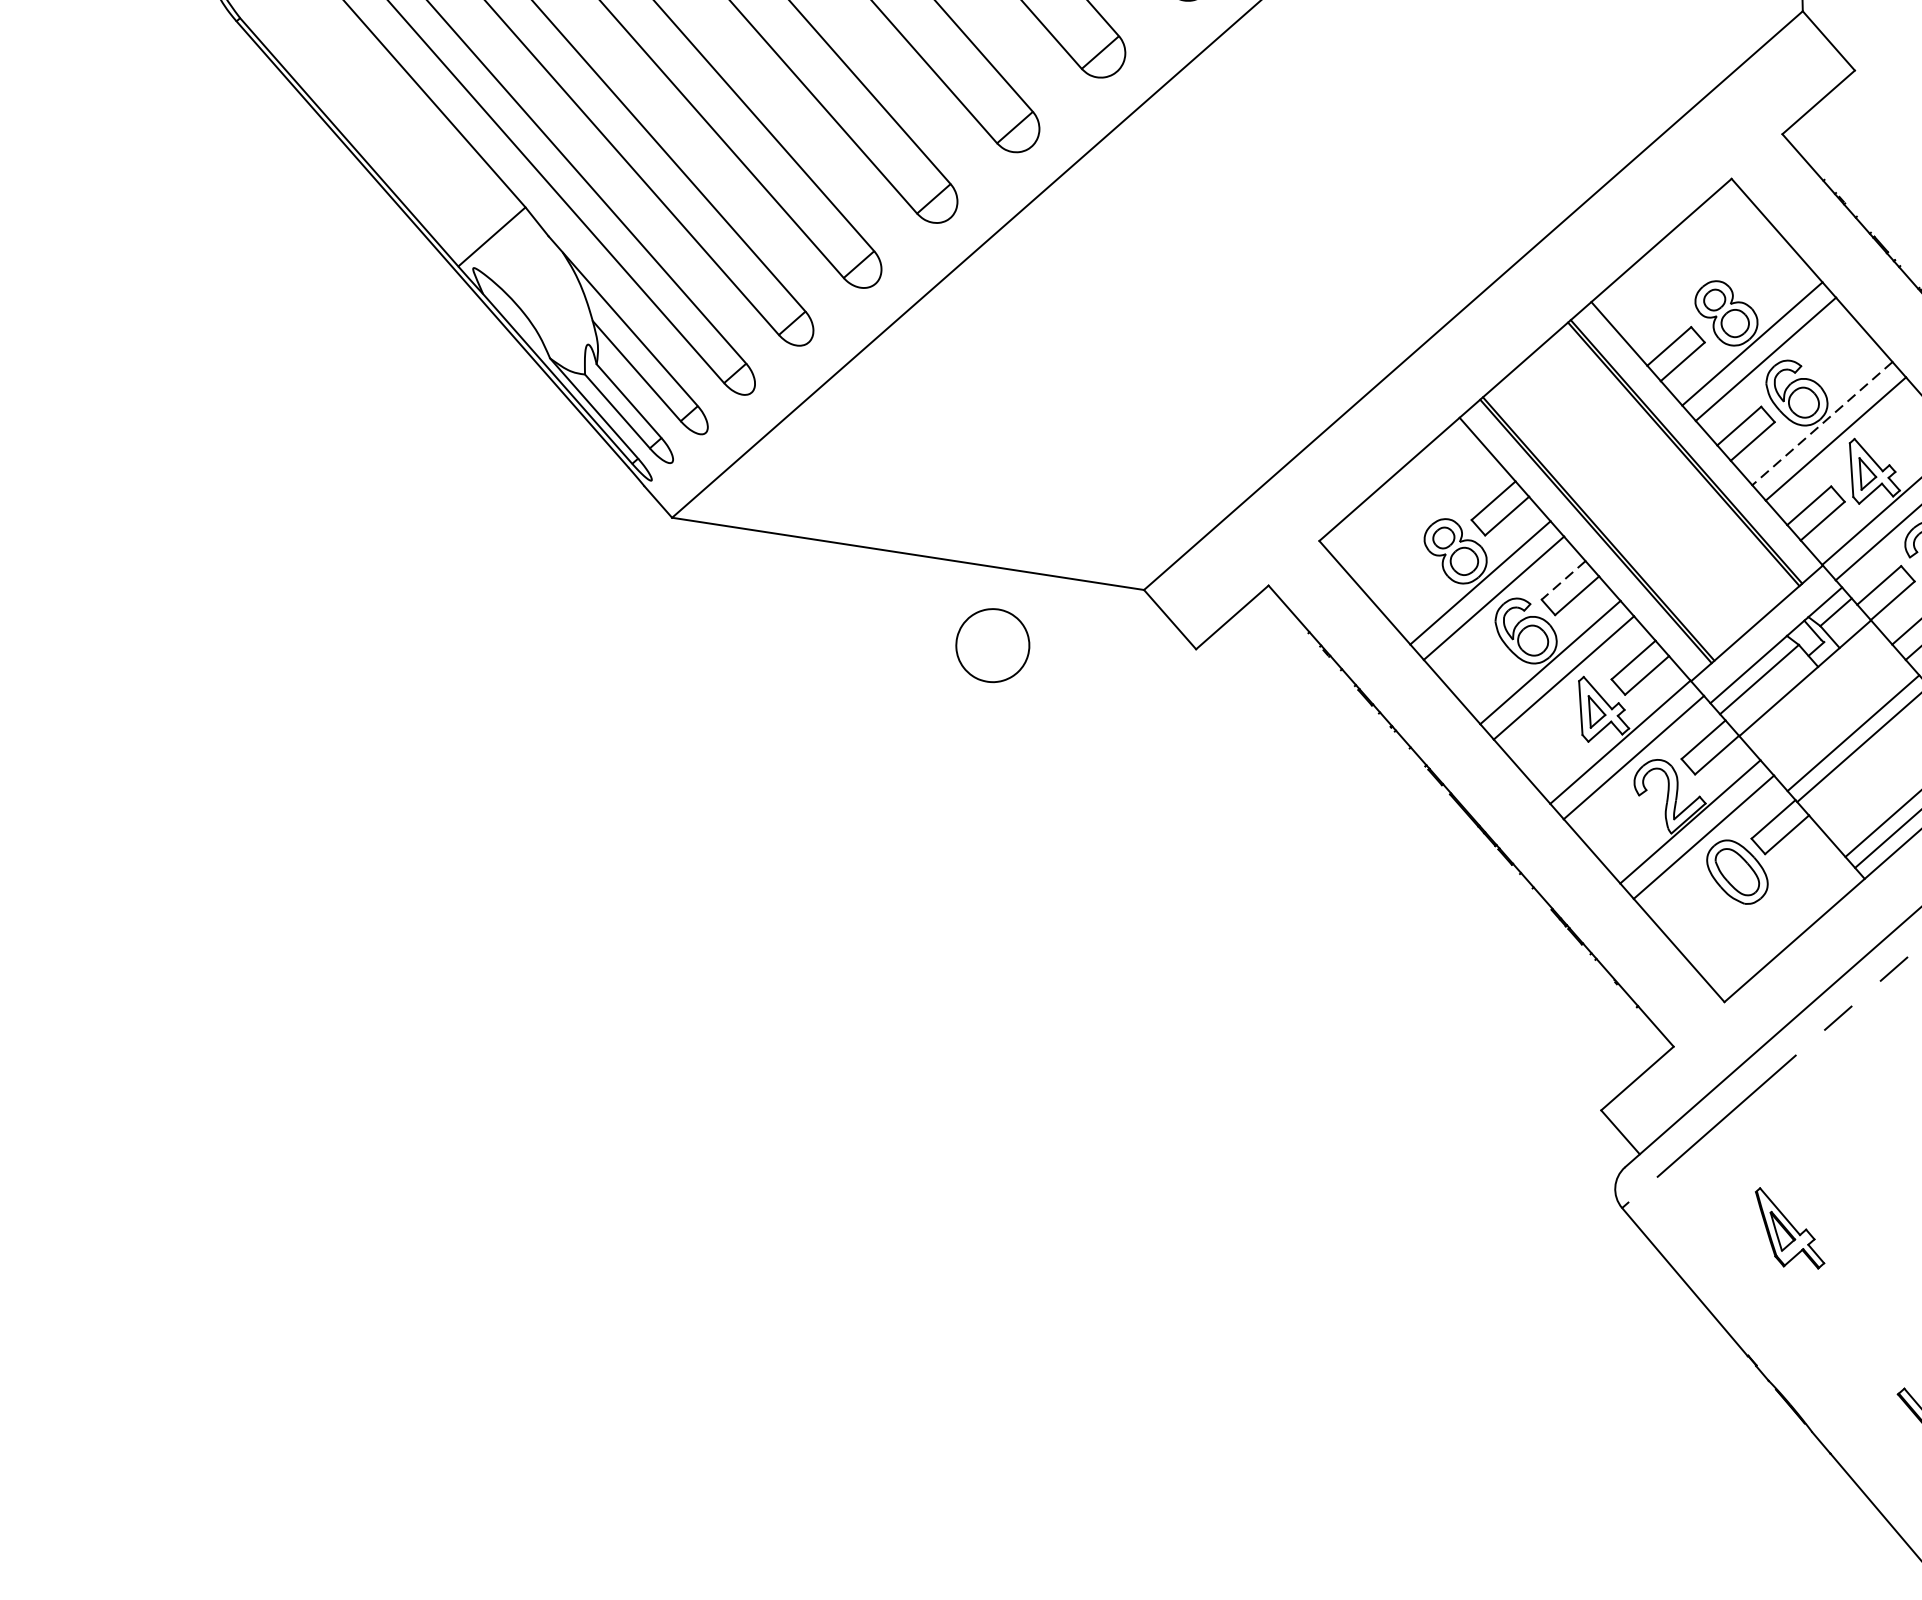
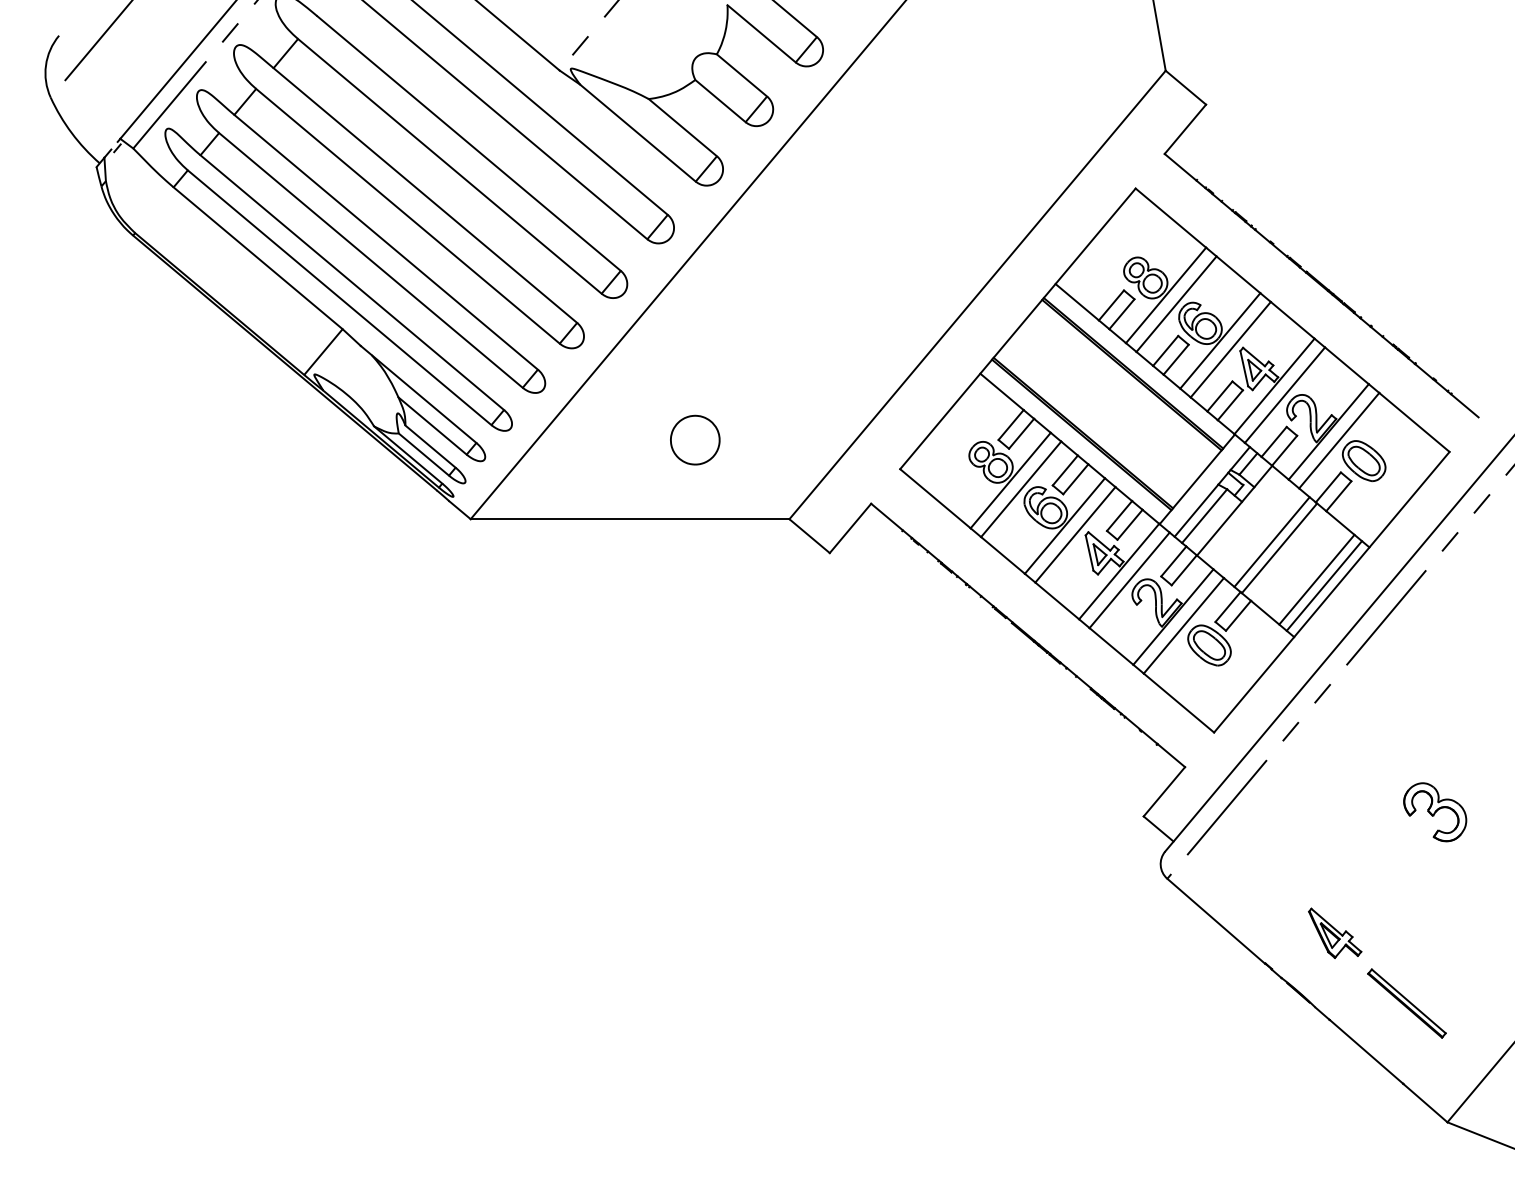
line: (1822, 424) -> (1220, 341), dashed -> solid
line: (1563, 580) -> (1065, 470), dashed -> solid
part: (993, 644) -> (695, 439), moved
part: (1790, 1228) -> (1335, 932), moved

